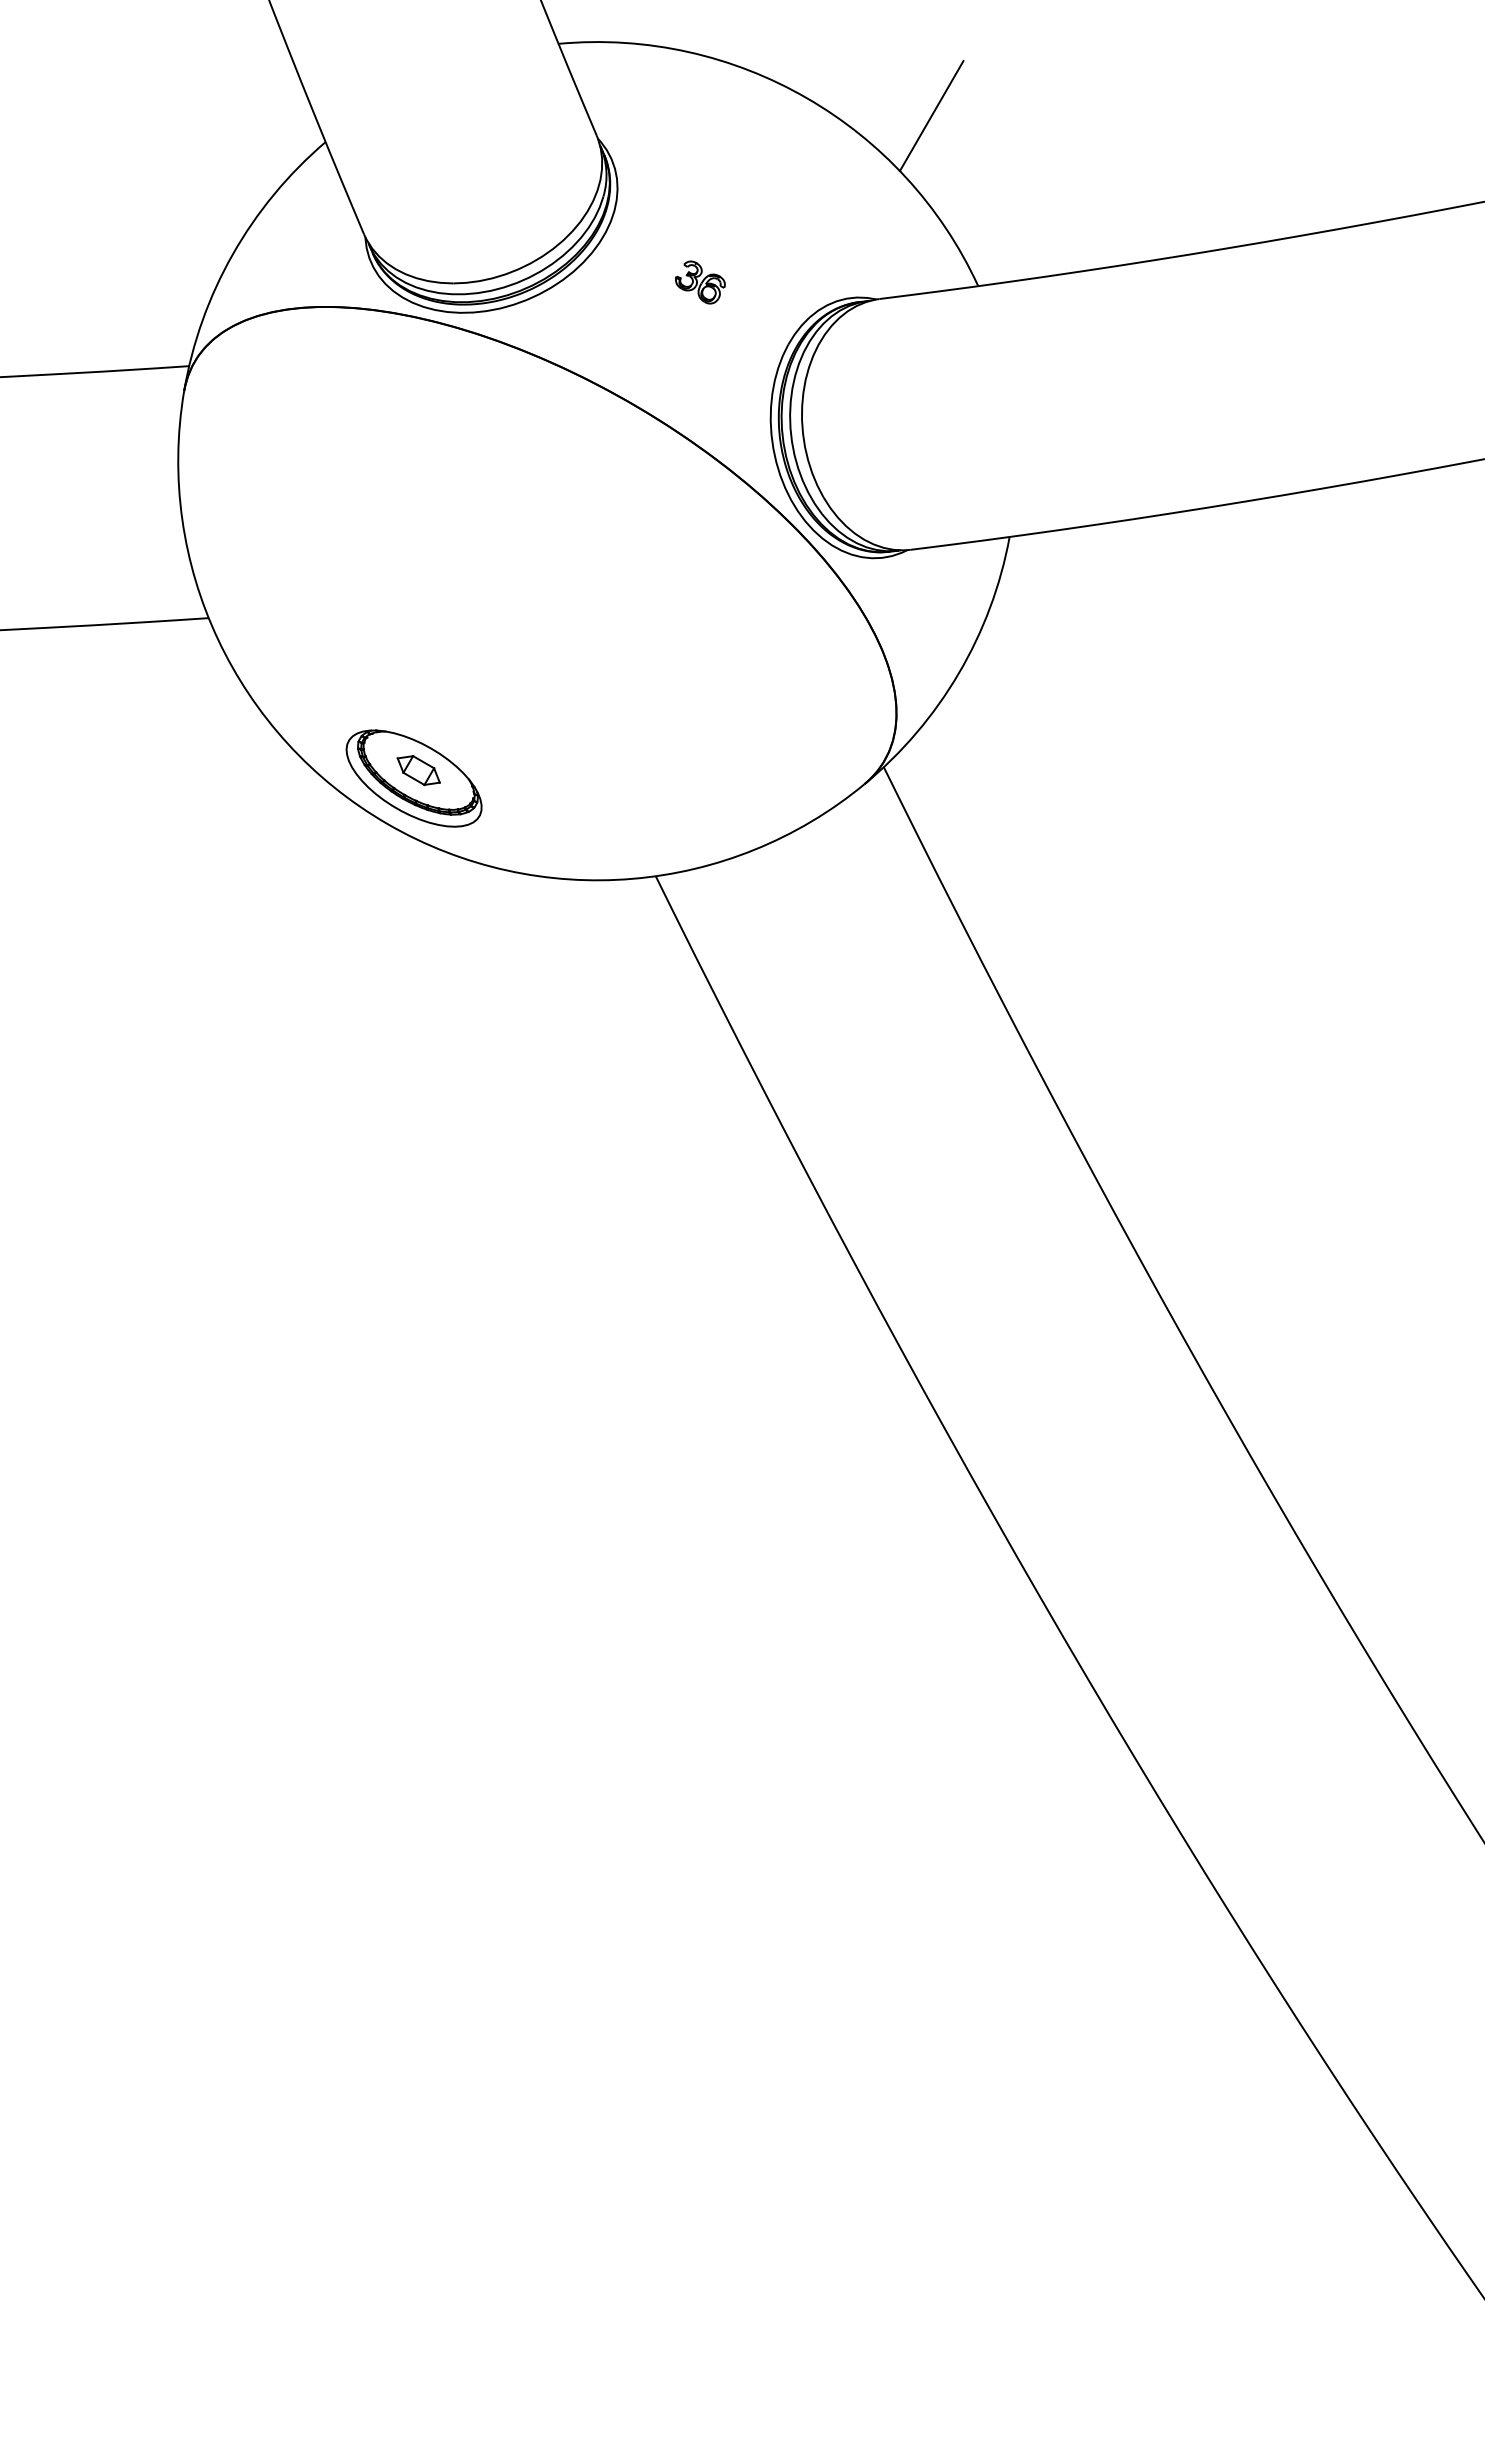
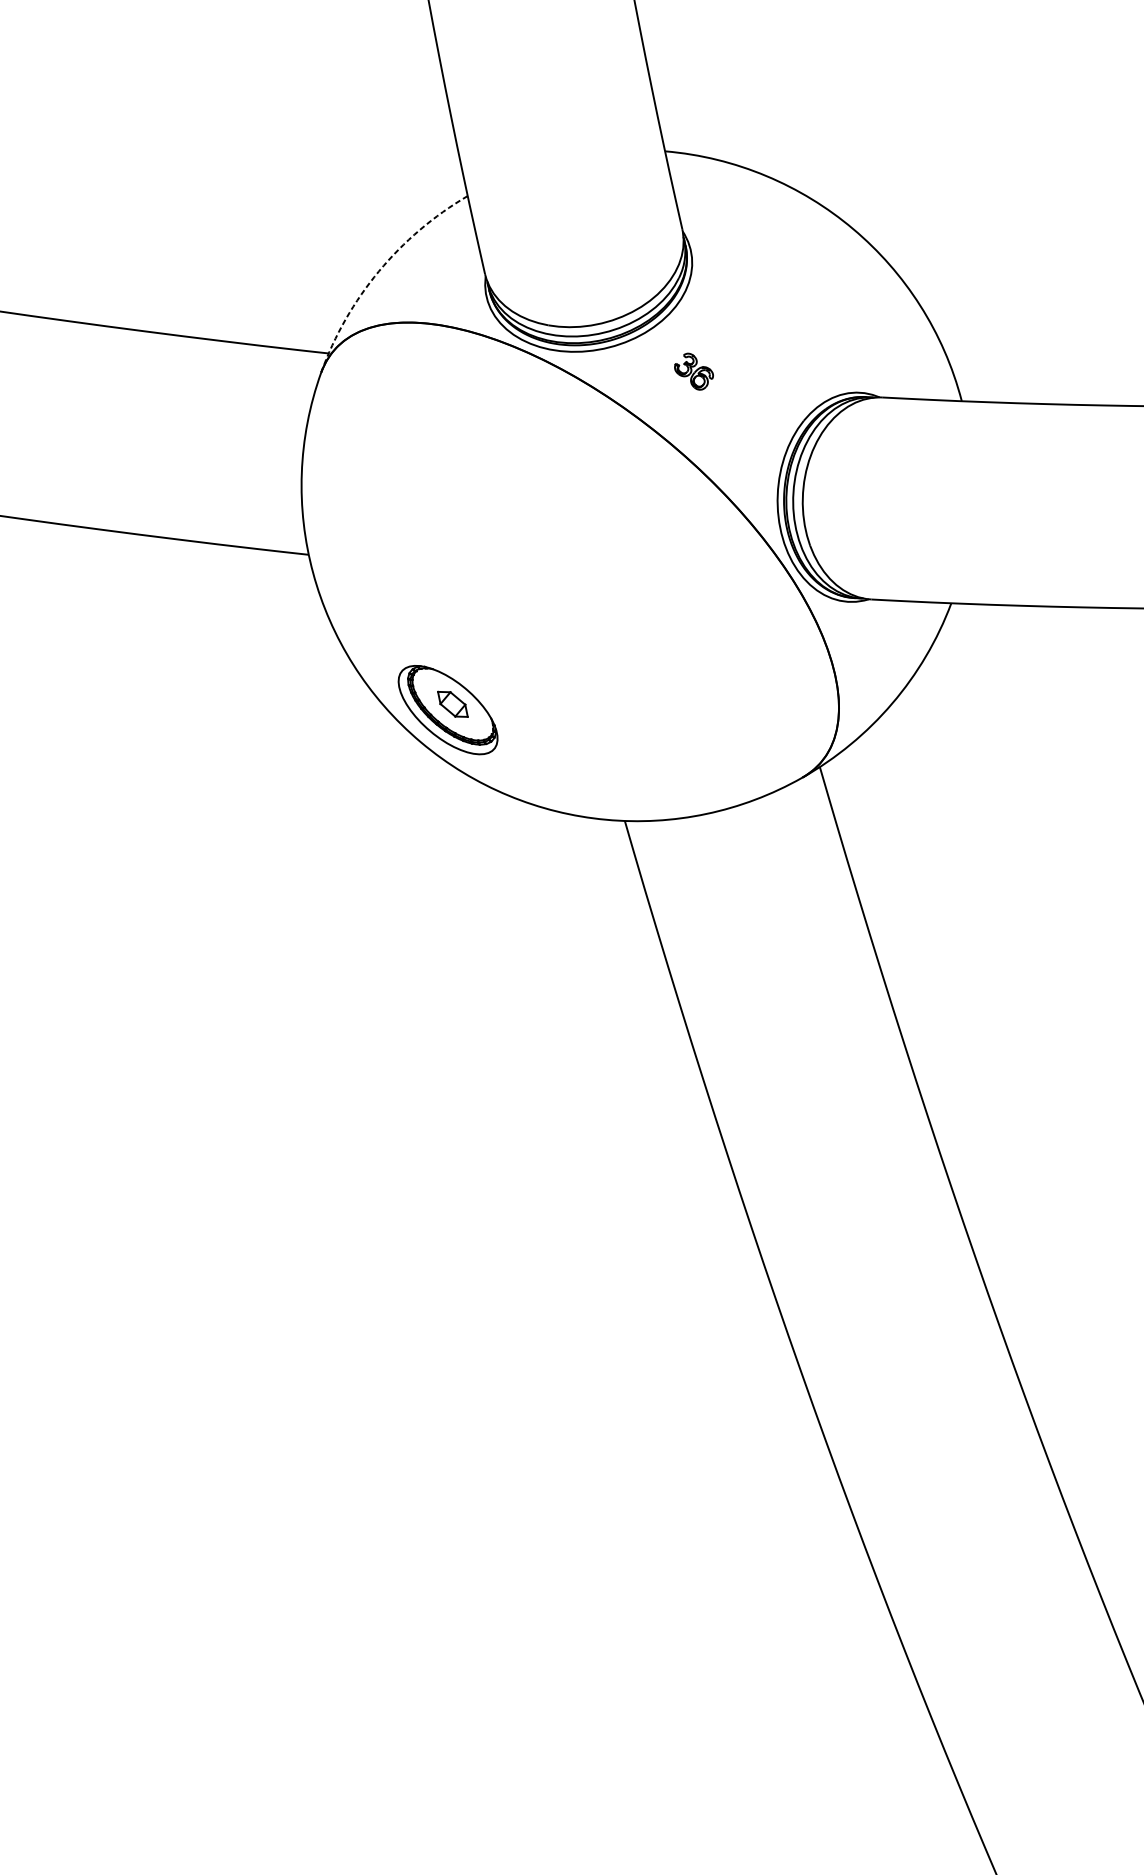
line: (931, 116) -> (948, 260), removed
arc: (232, 254) -> (378, 271), solid -> dashed
part: (700, 282) -> (694, 371), moved

